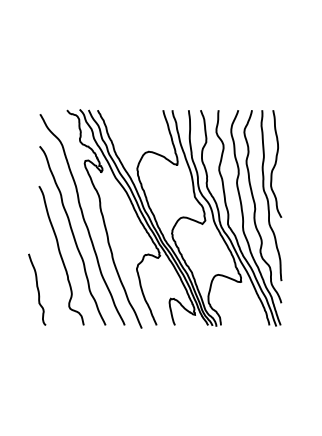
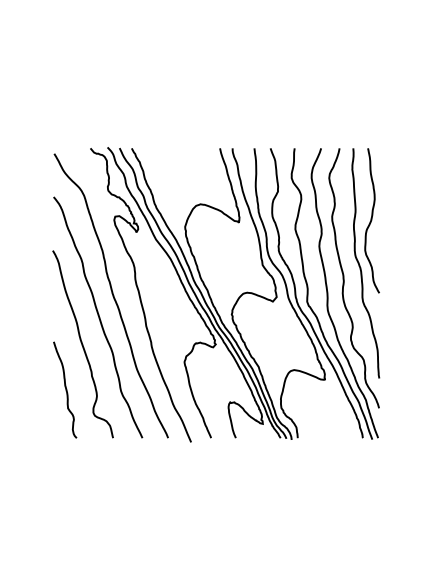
curve: (37, 289) -> (65, 389), moved

